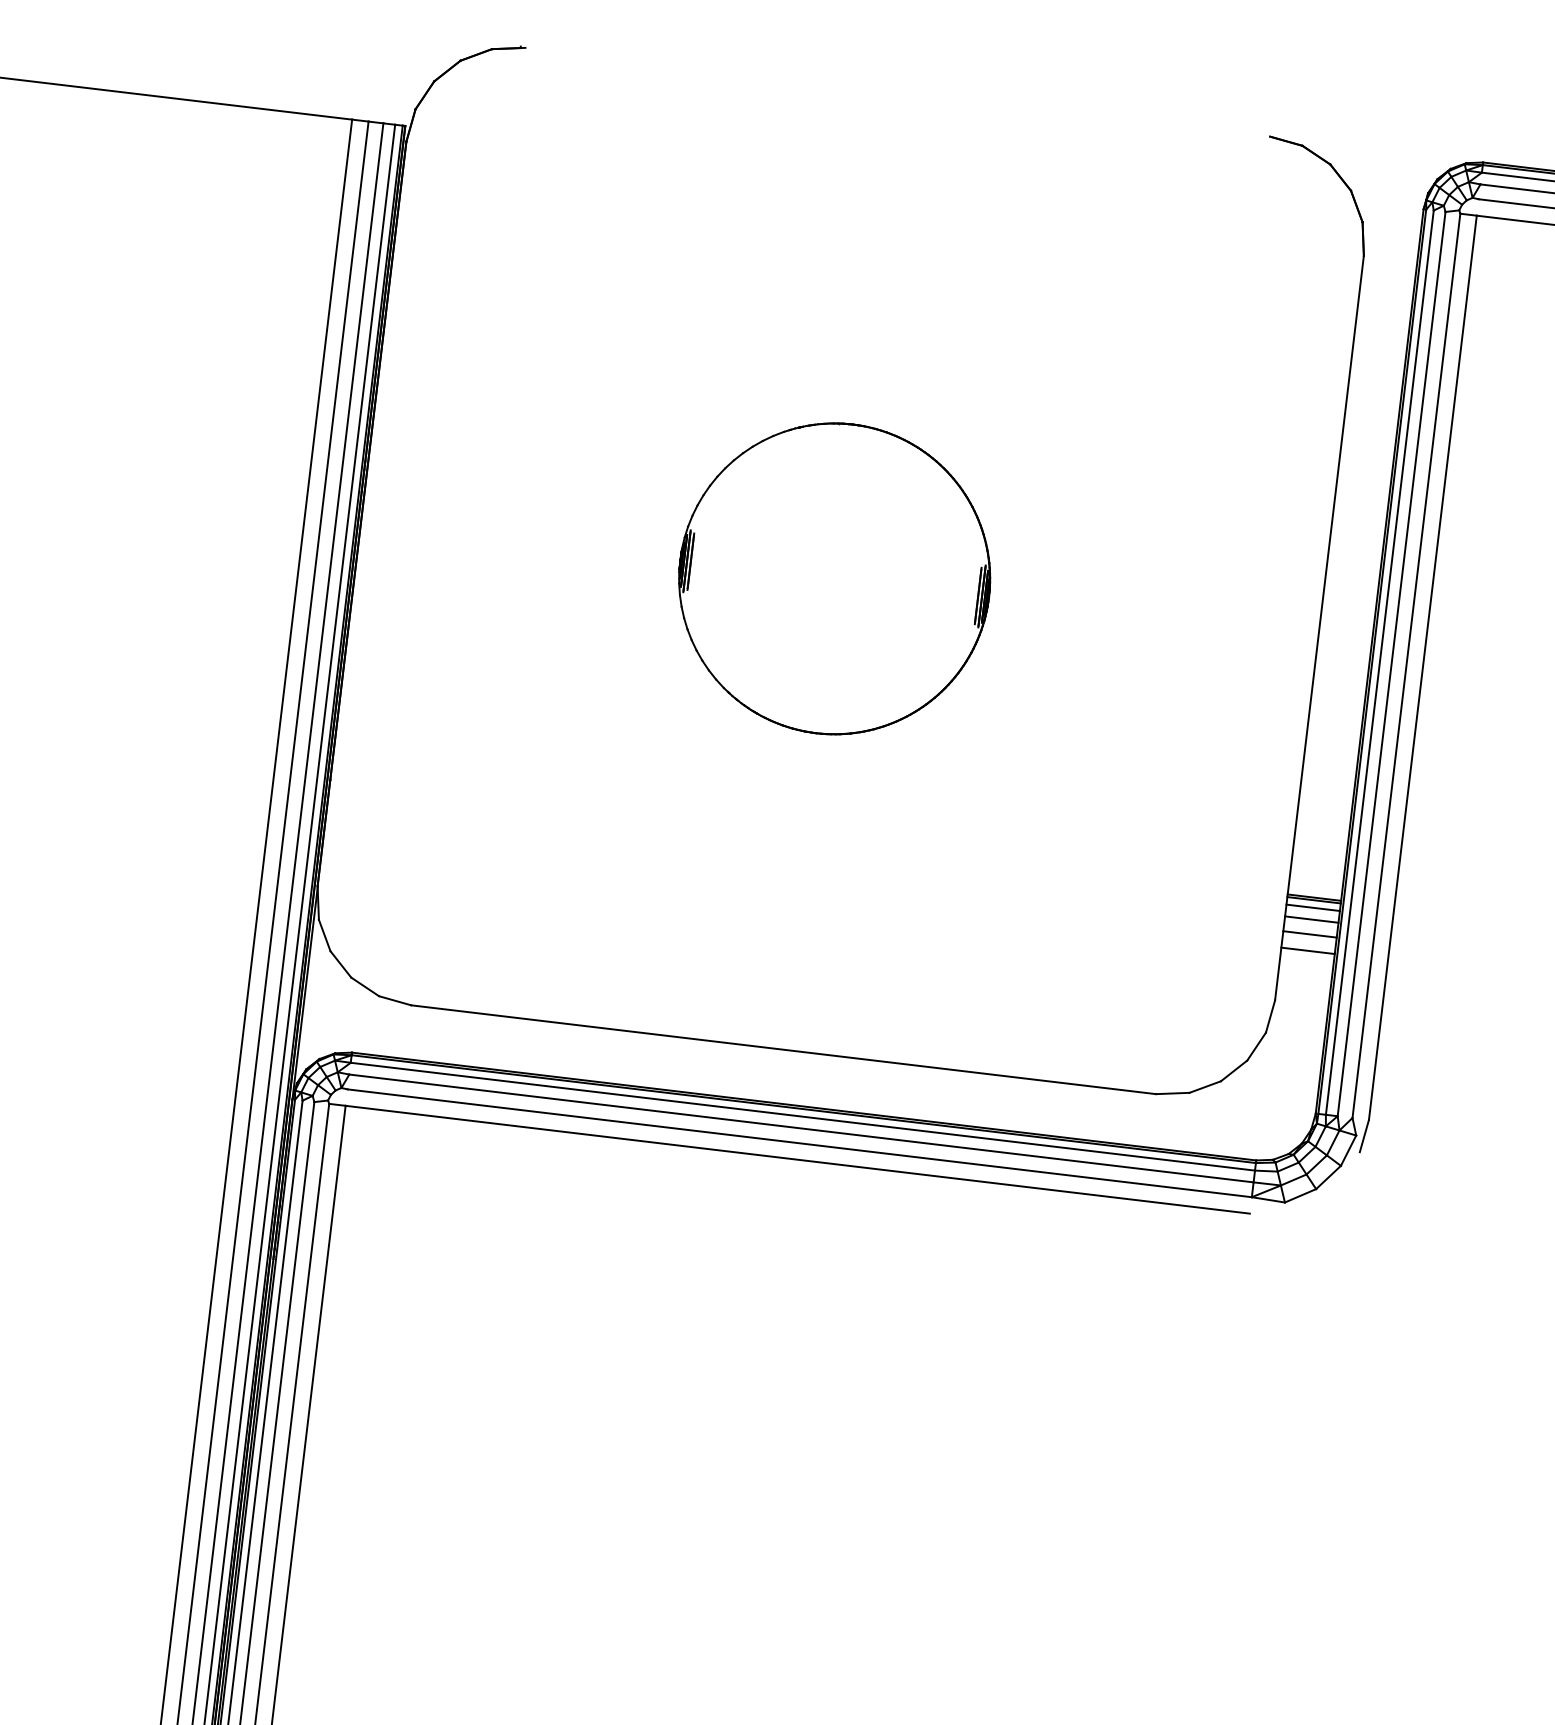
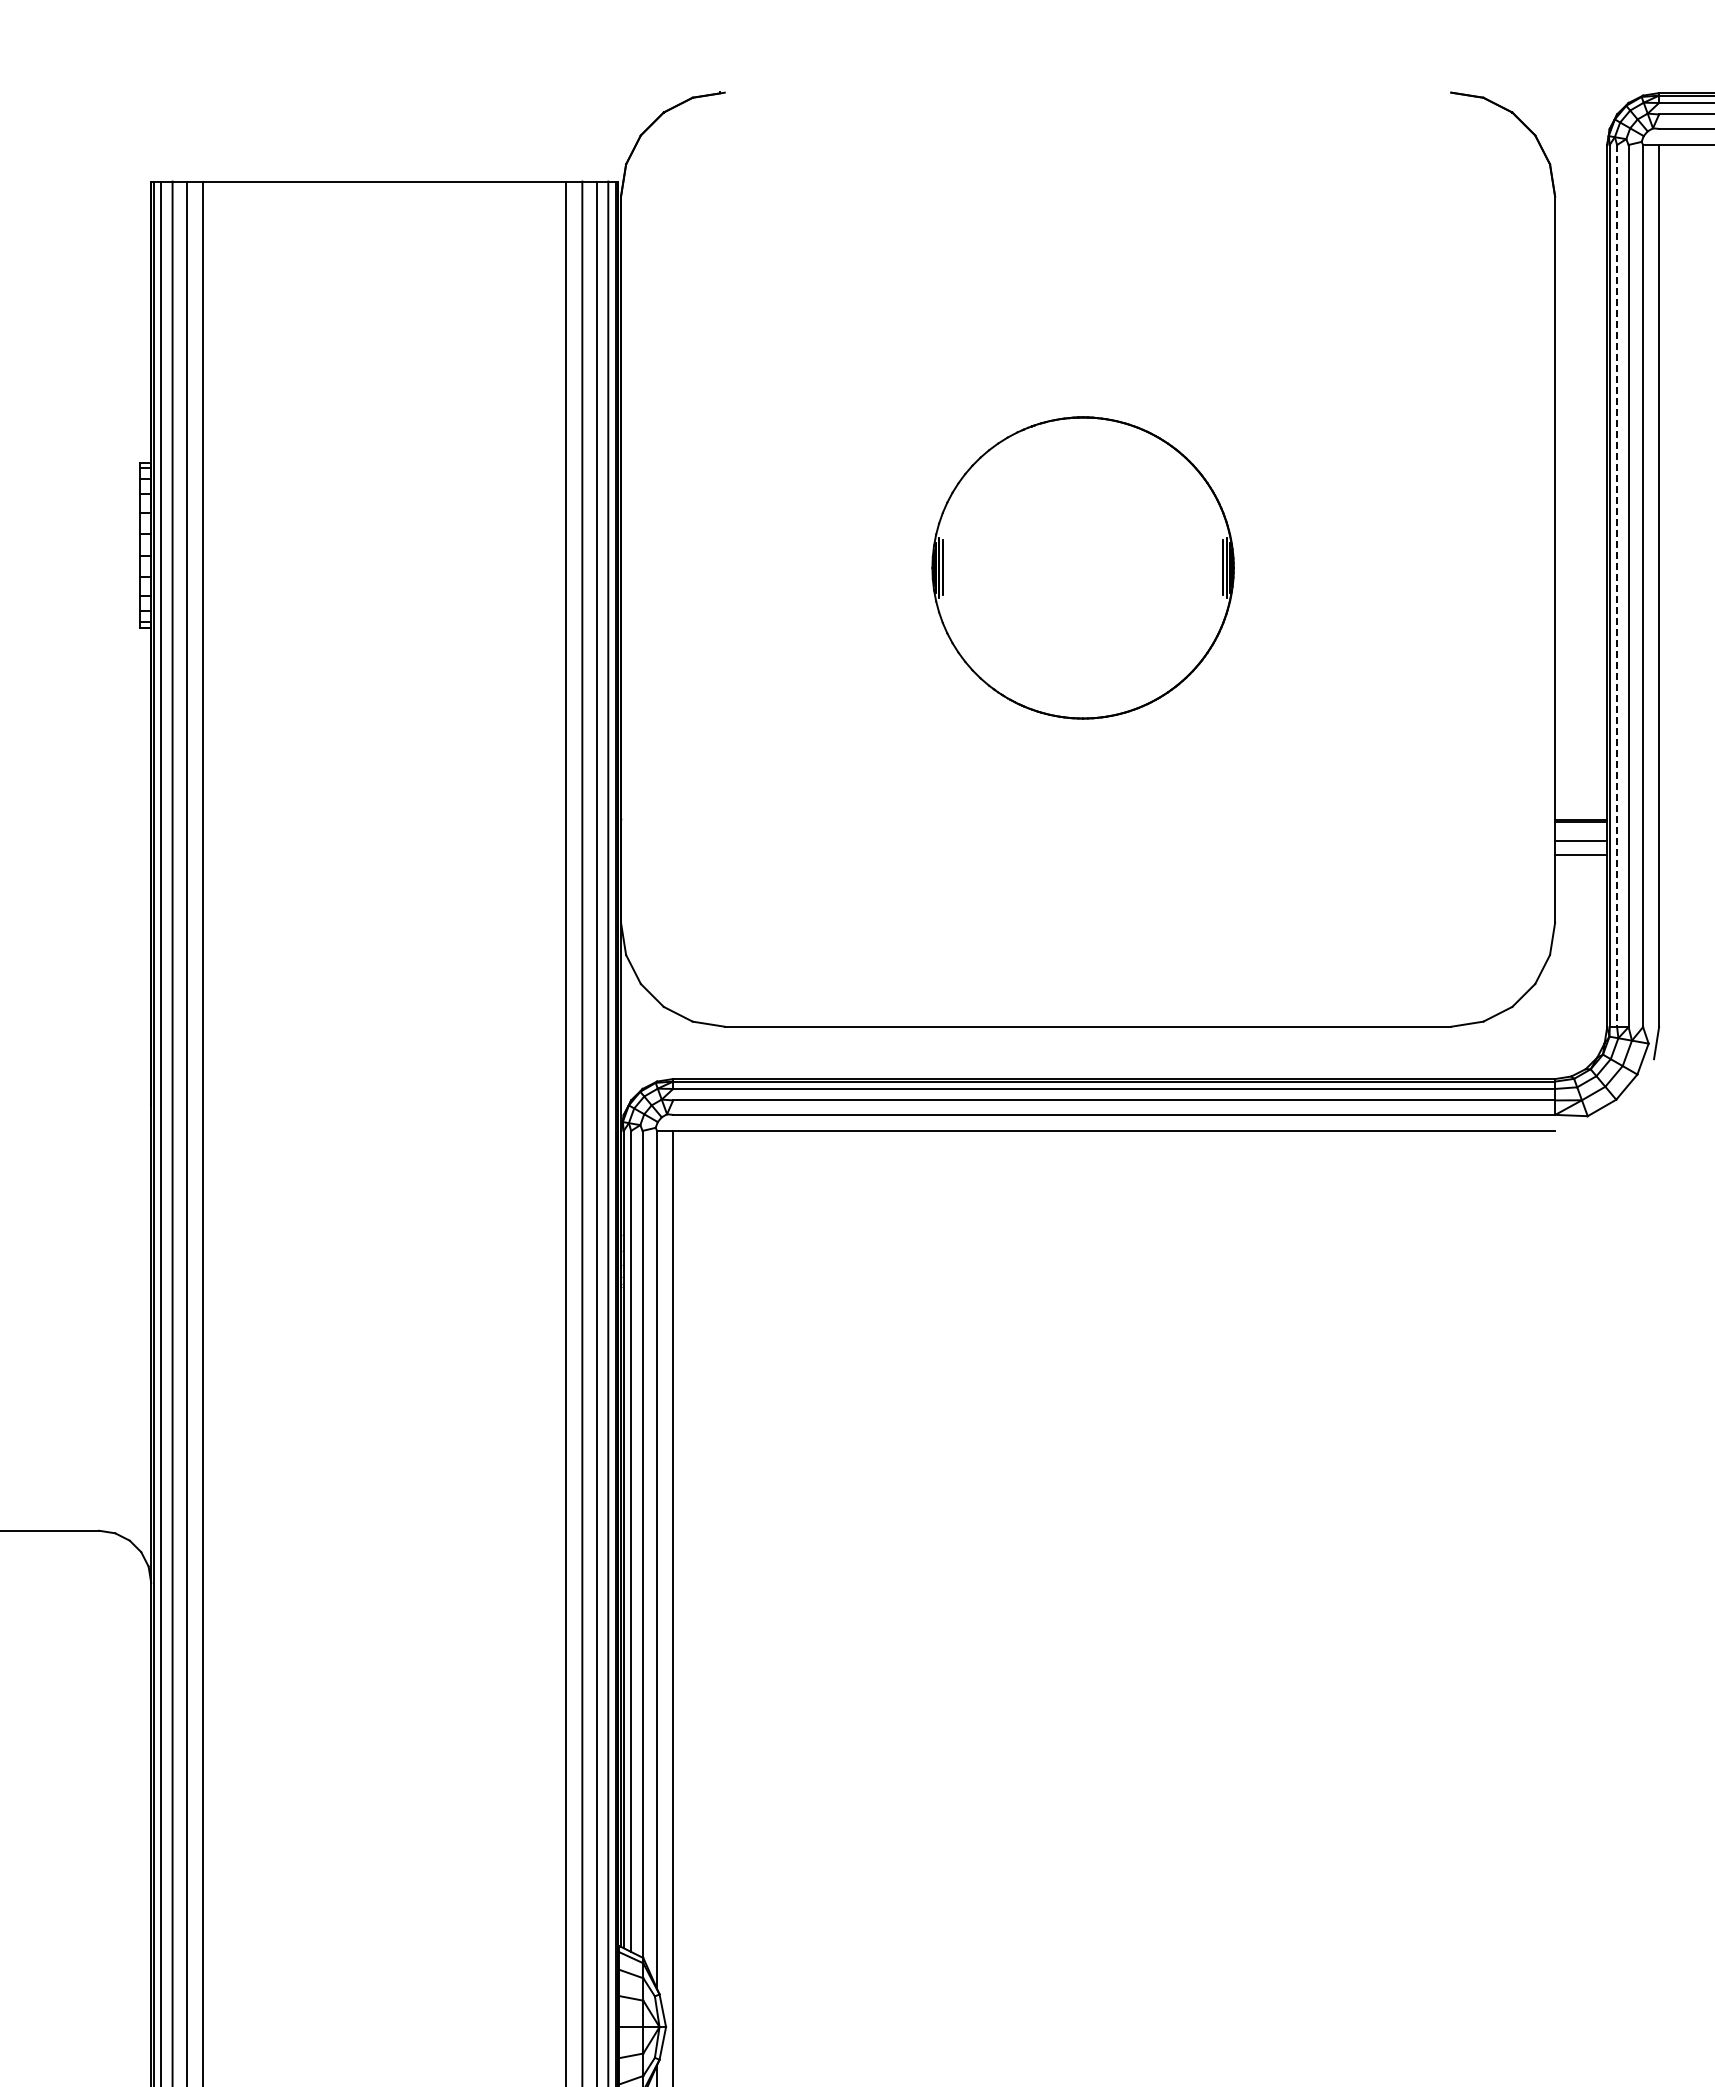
line: (1380, 663) -> (1617, 586), solid -> dashed
line: (1313, 907) -> (1581, 829), removed
line: (1308, 950) -> (1581, 871), removed

